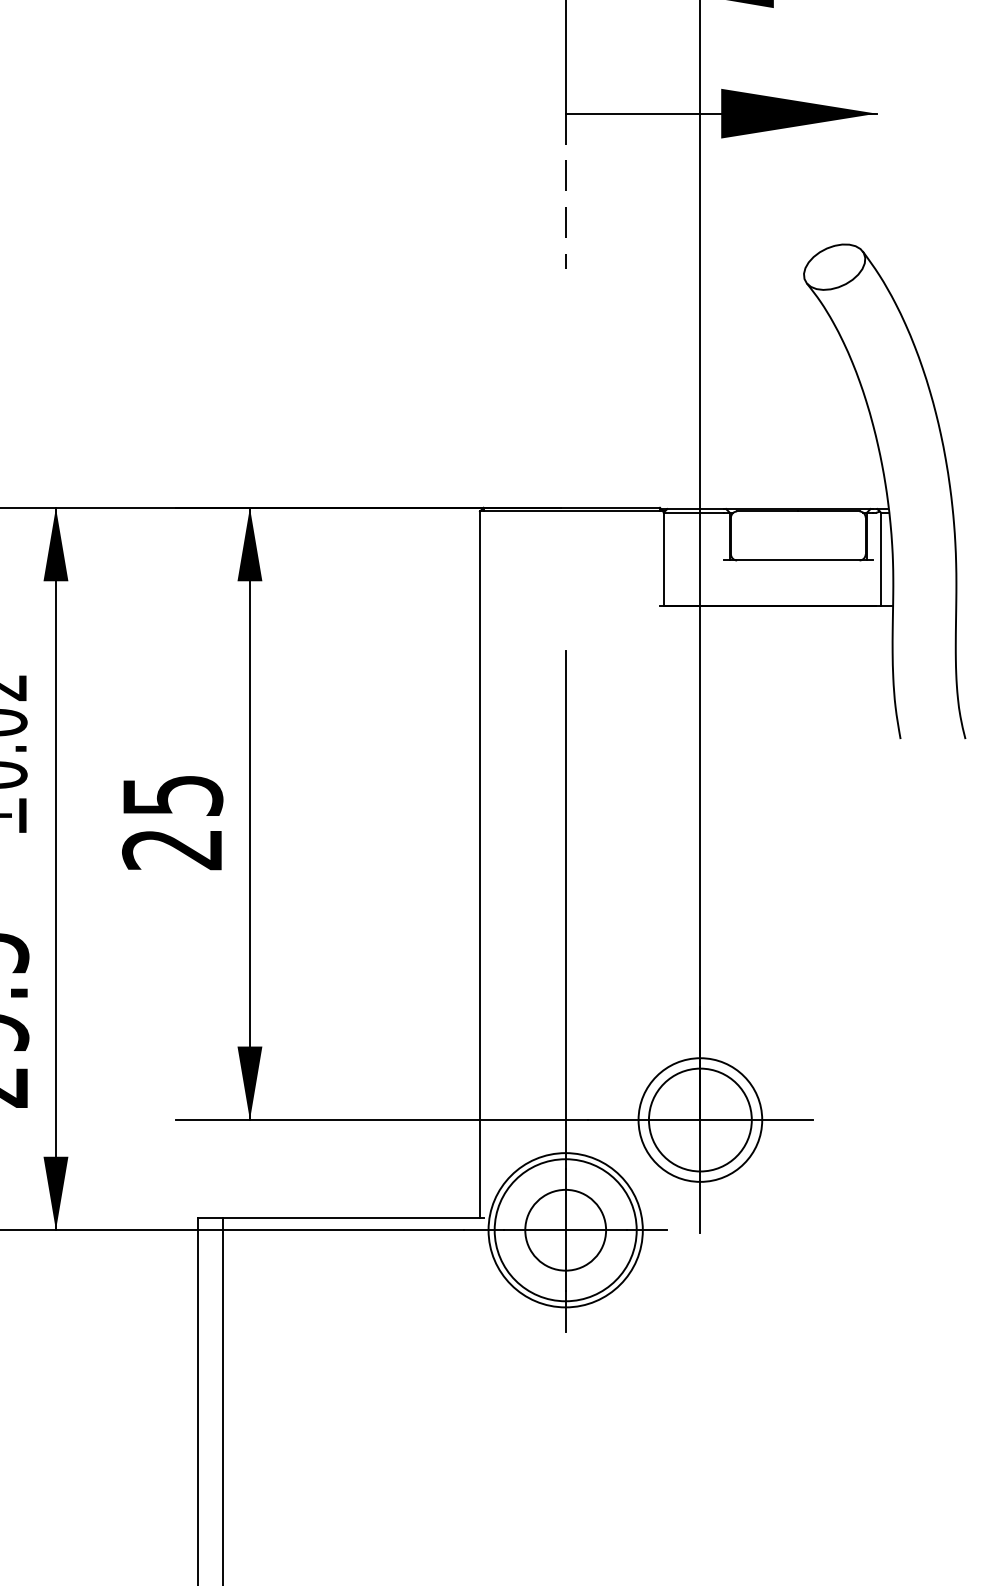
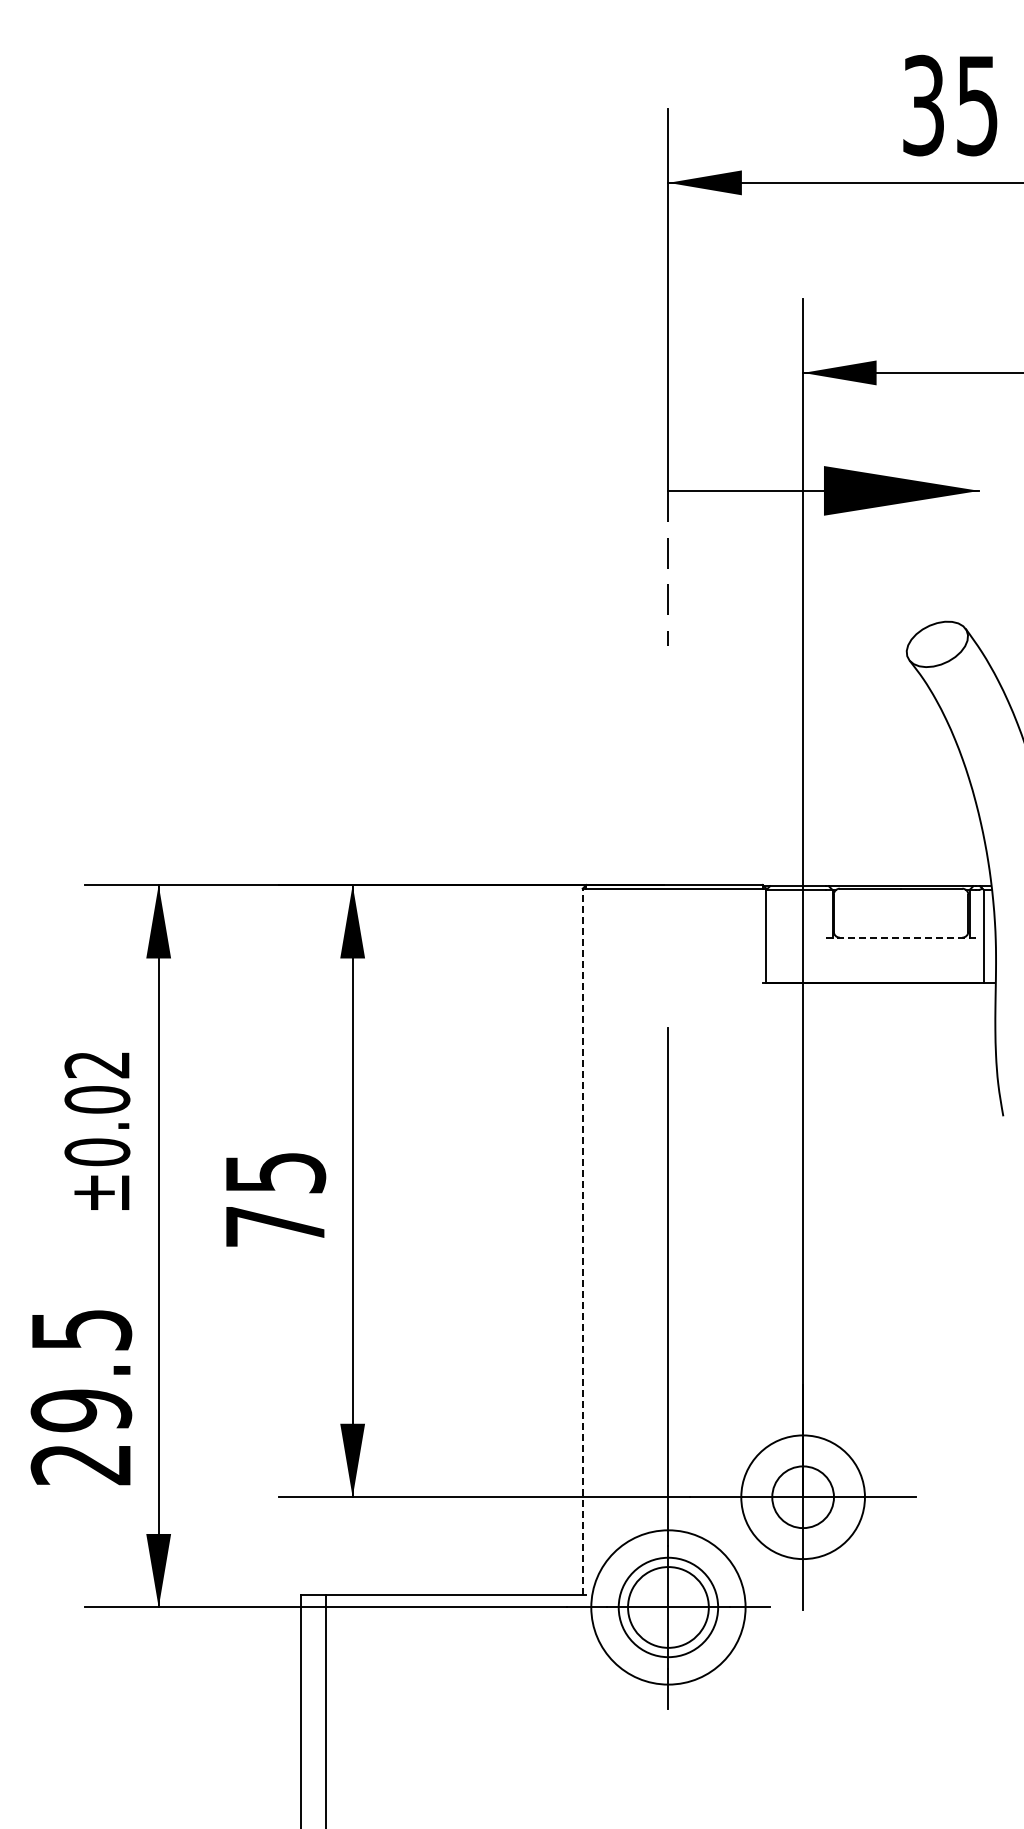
line: (798, 560) -> (901, 937), solid -> dashed
text: (171, 850) -> (274, 1227), 25 -> 75
line: (479, 864) -> (582, 1241), solid -> dashed
circle: (699, 1119) -> (802, 1496), size x0.6
circle: (565, 1230) -> (668, 1607), size x0.7

